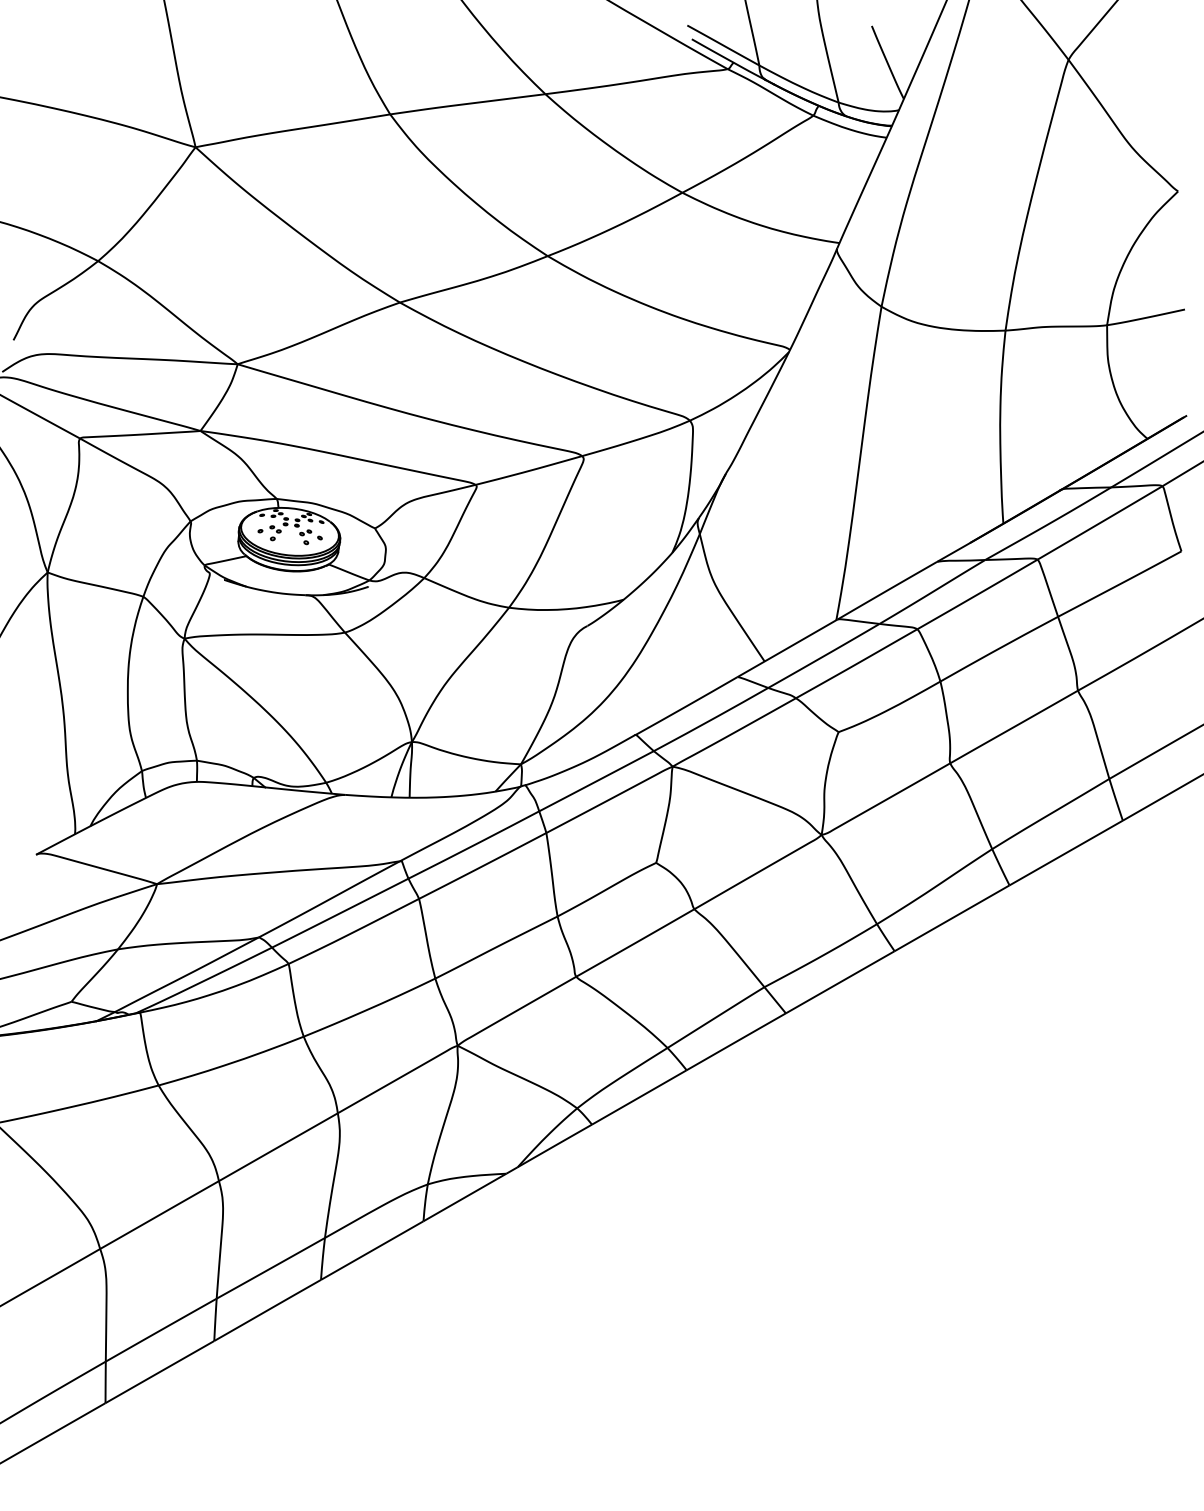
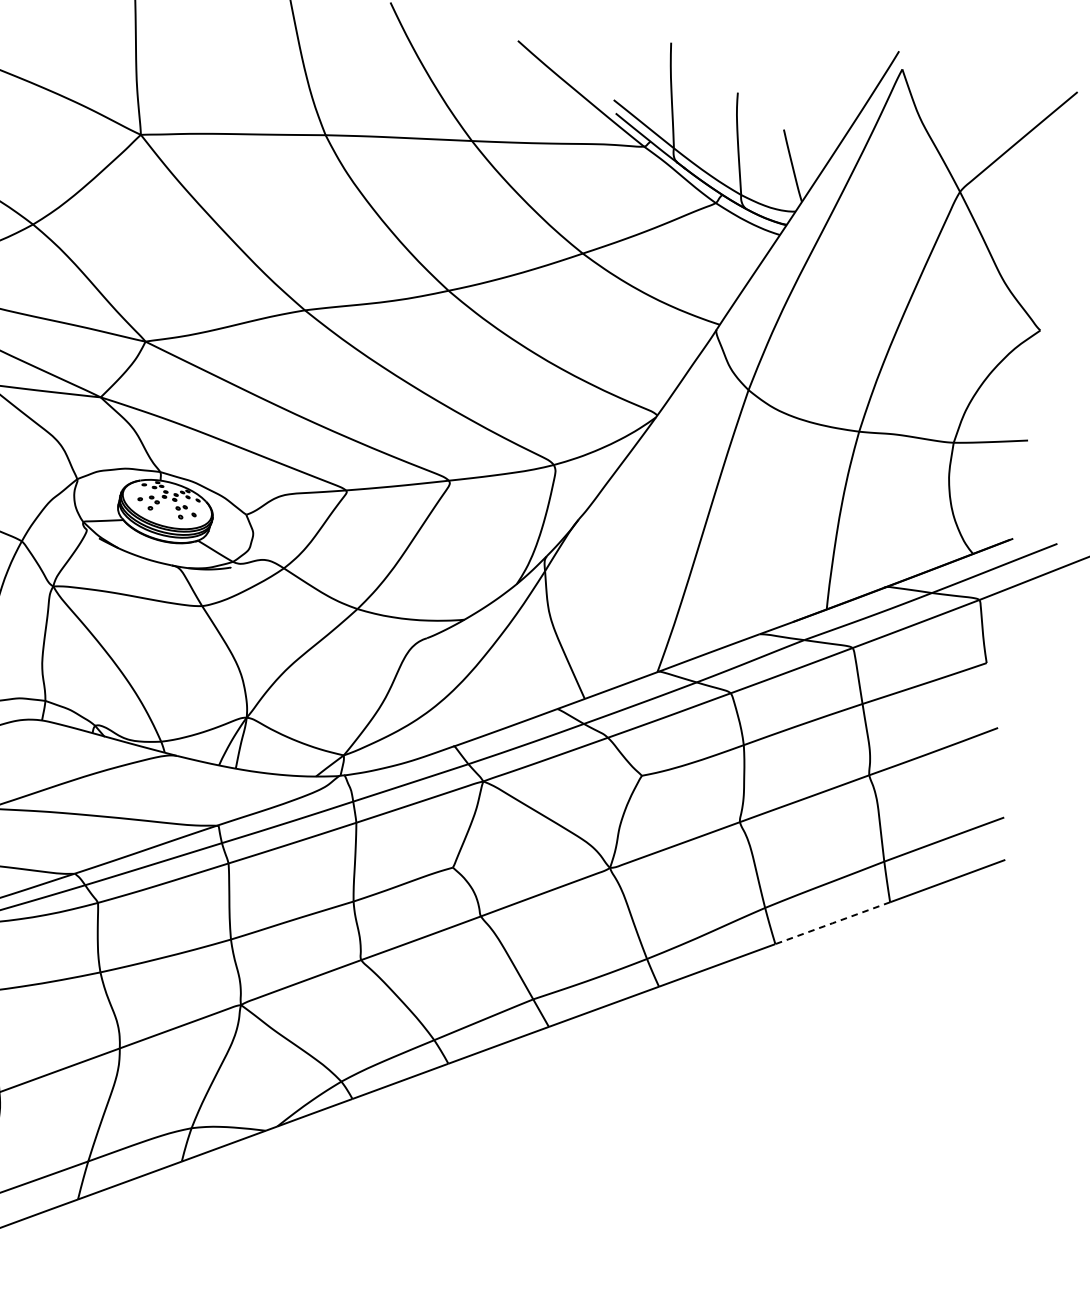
line: (1066, 853) -> (832, 923), solid -> dashed

